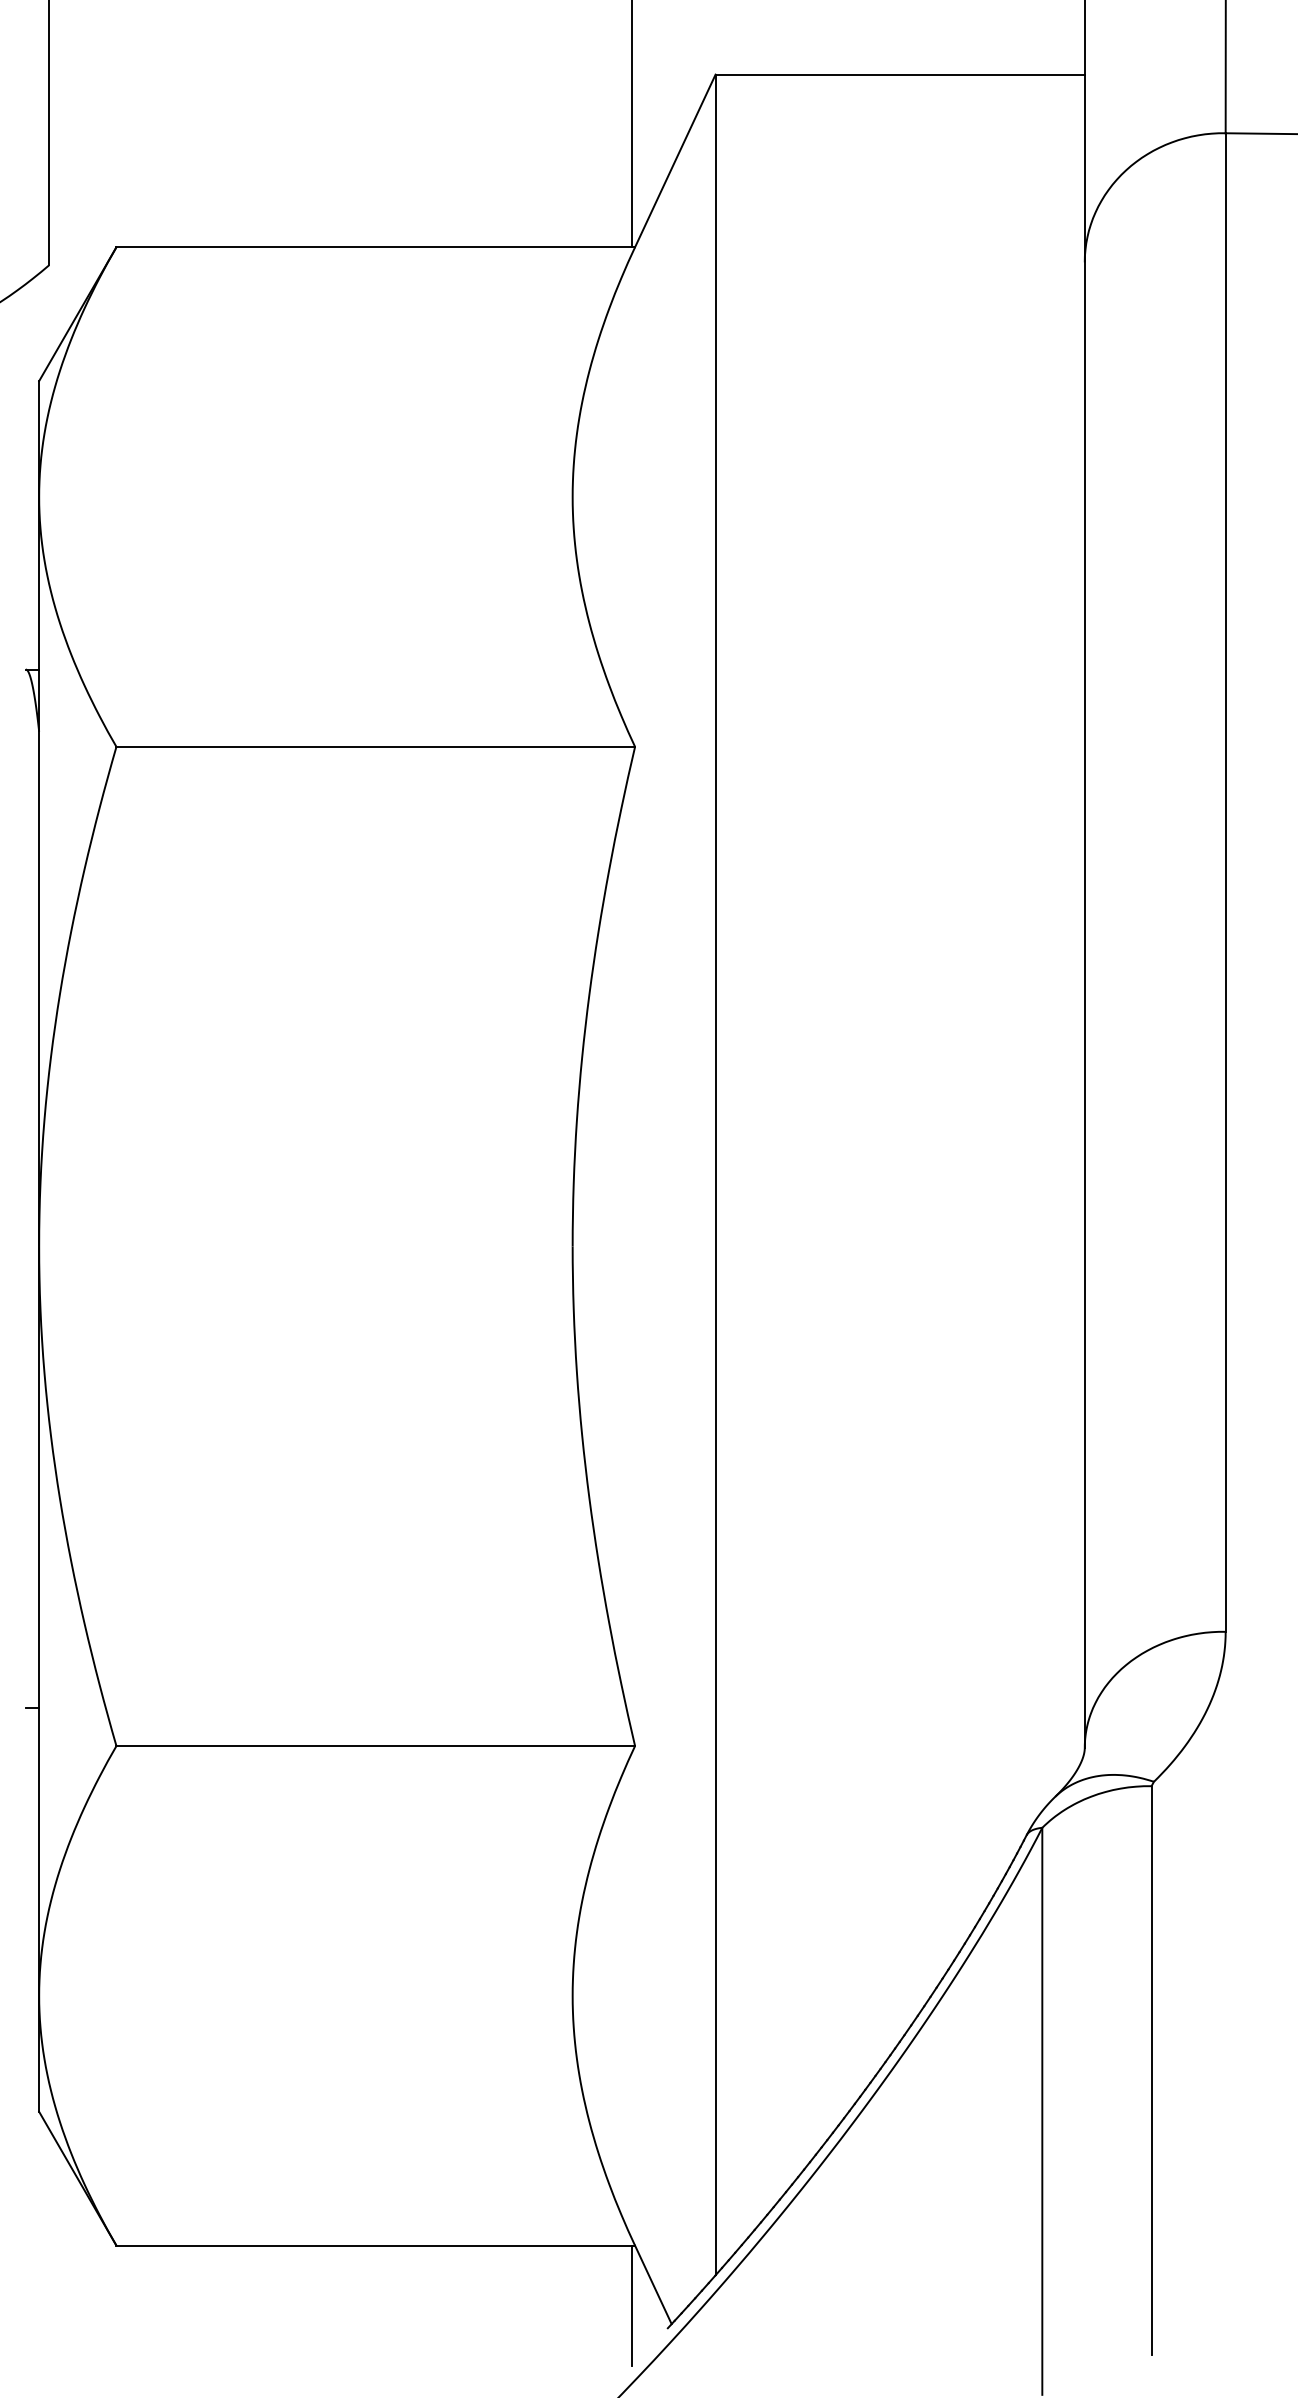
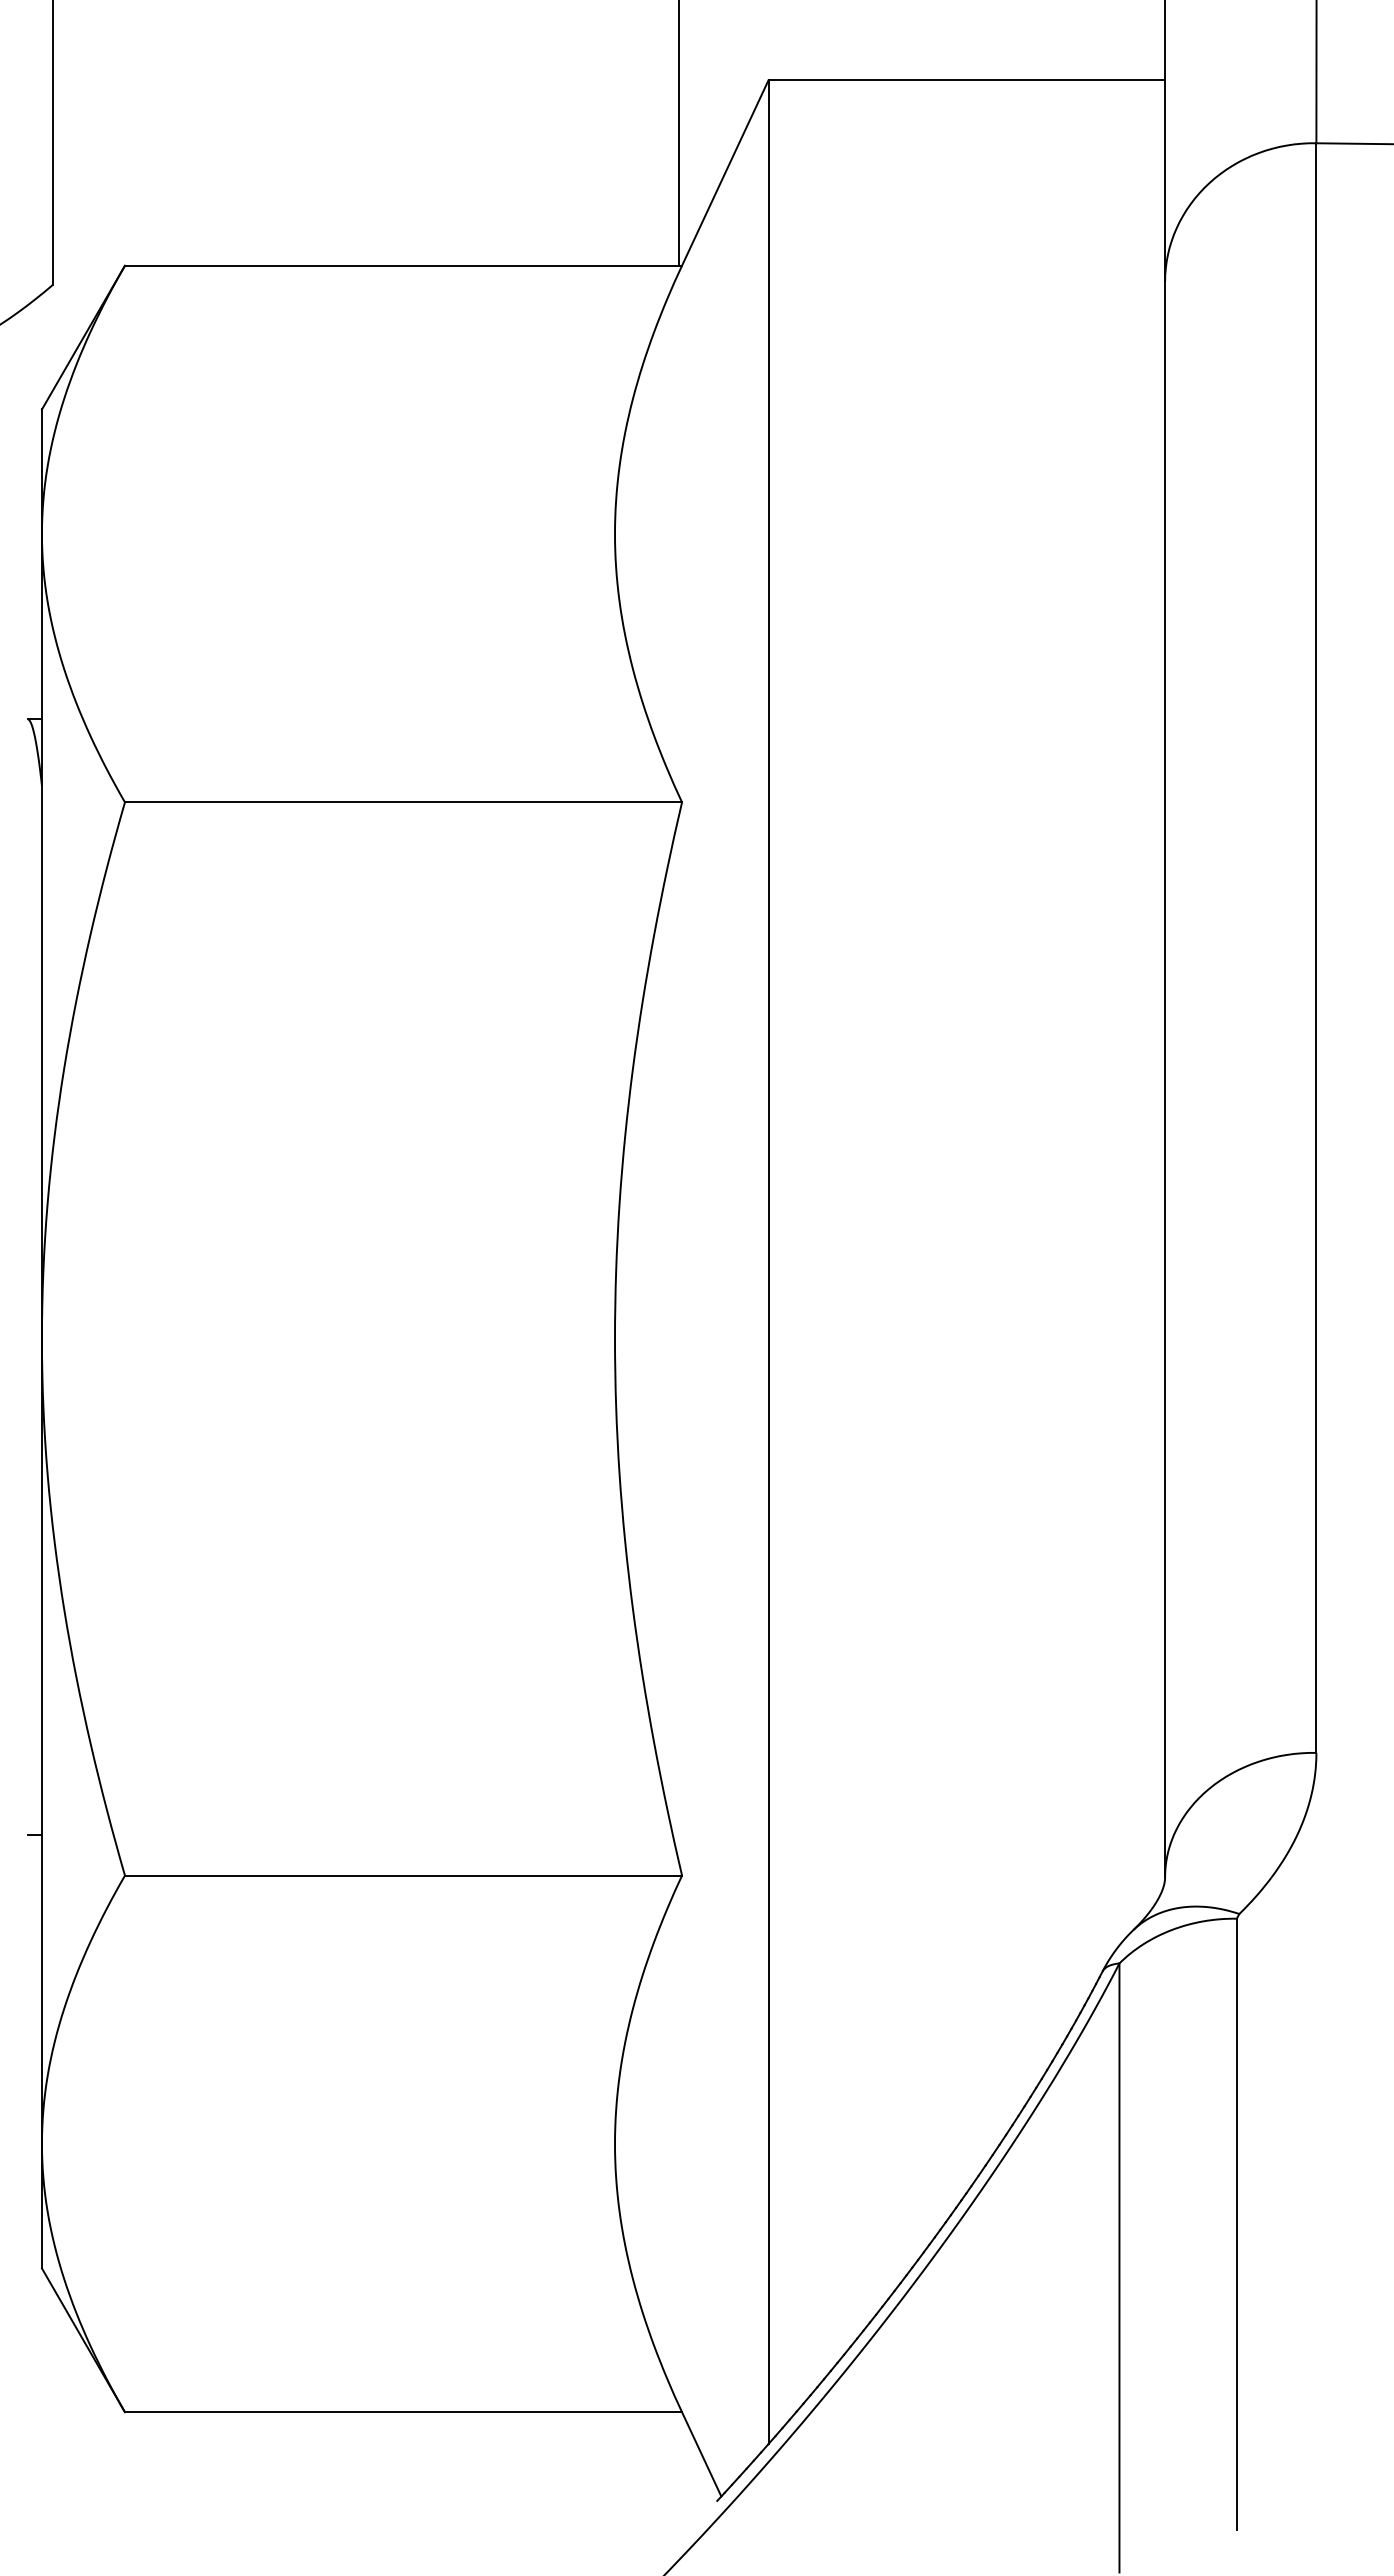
line: (631, 2305) -> (678, 2476), removed

